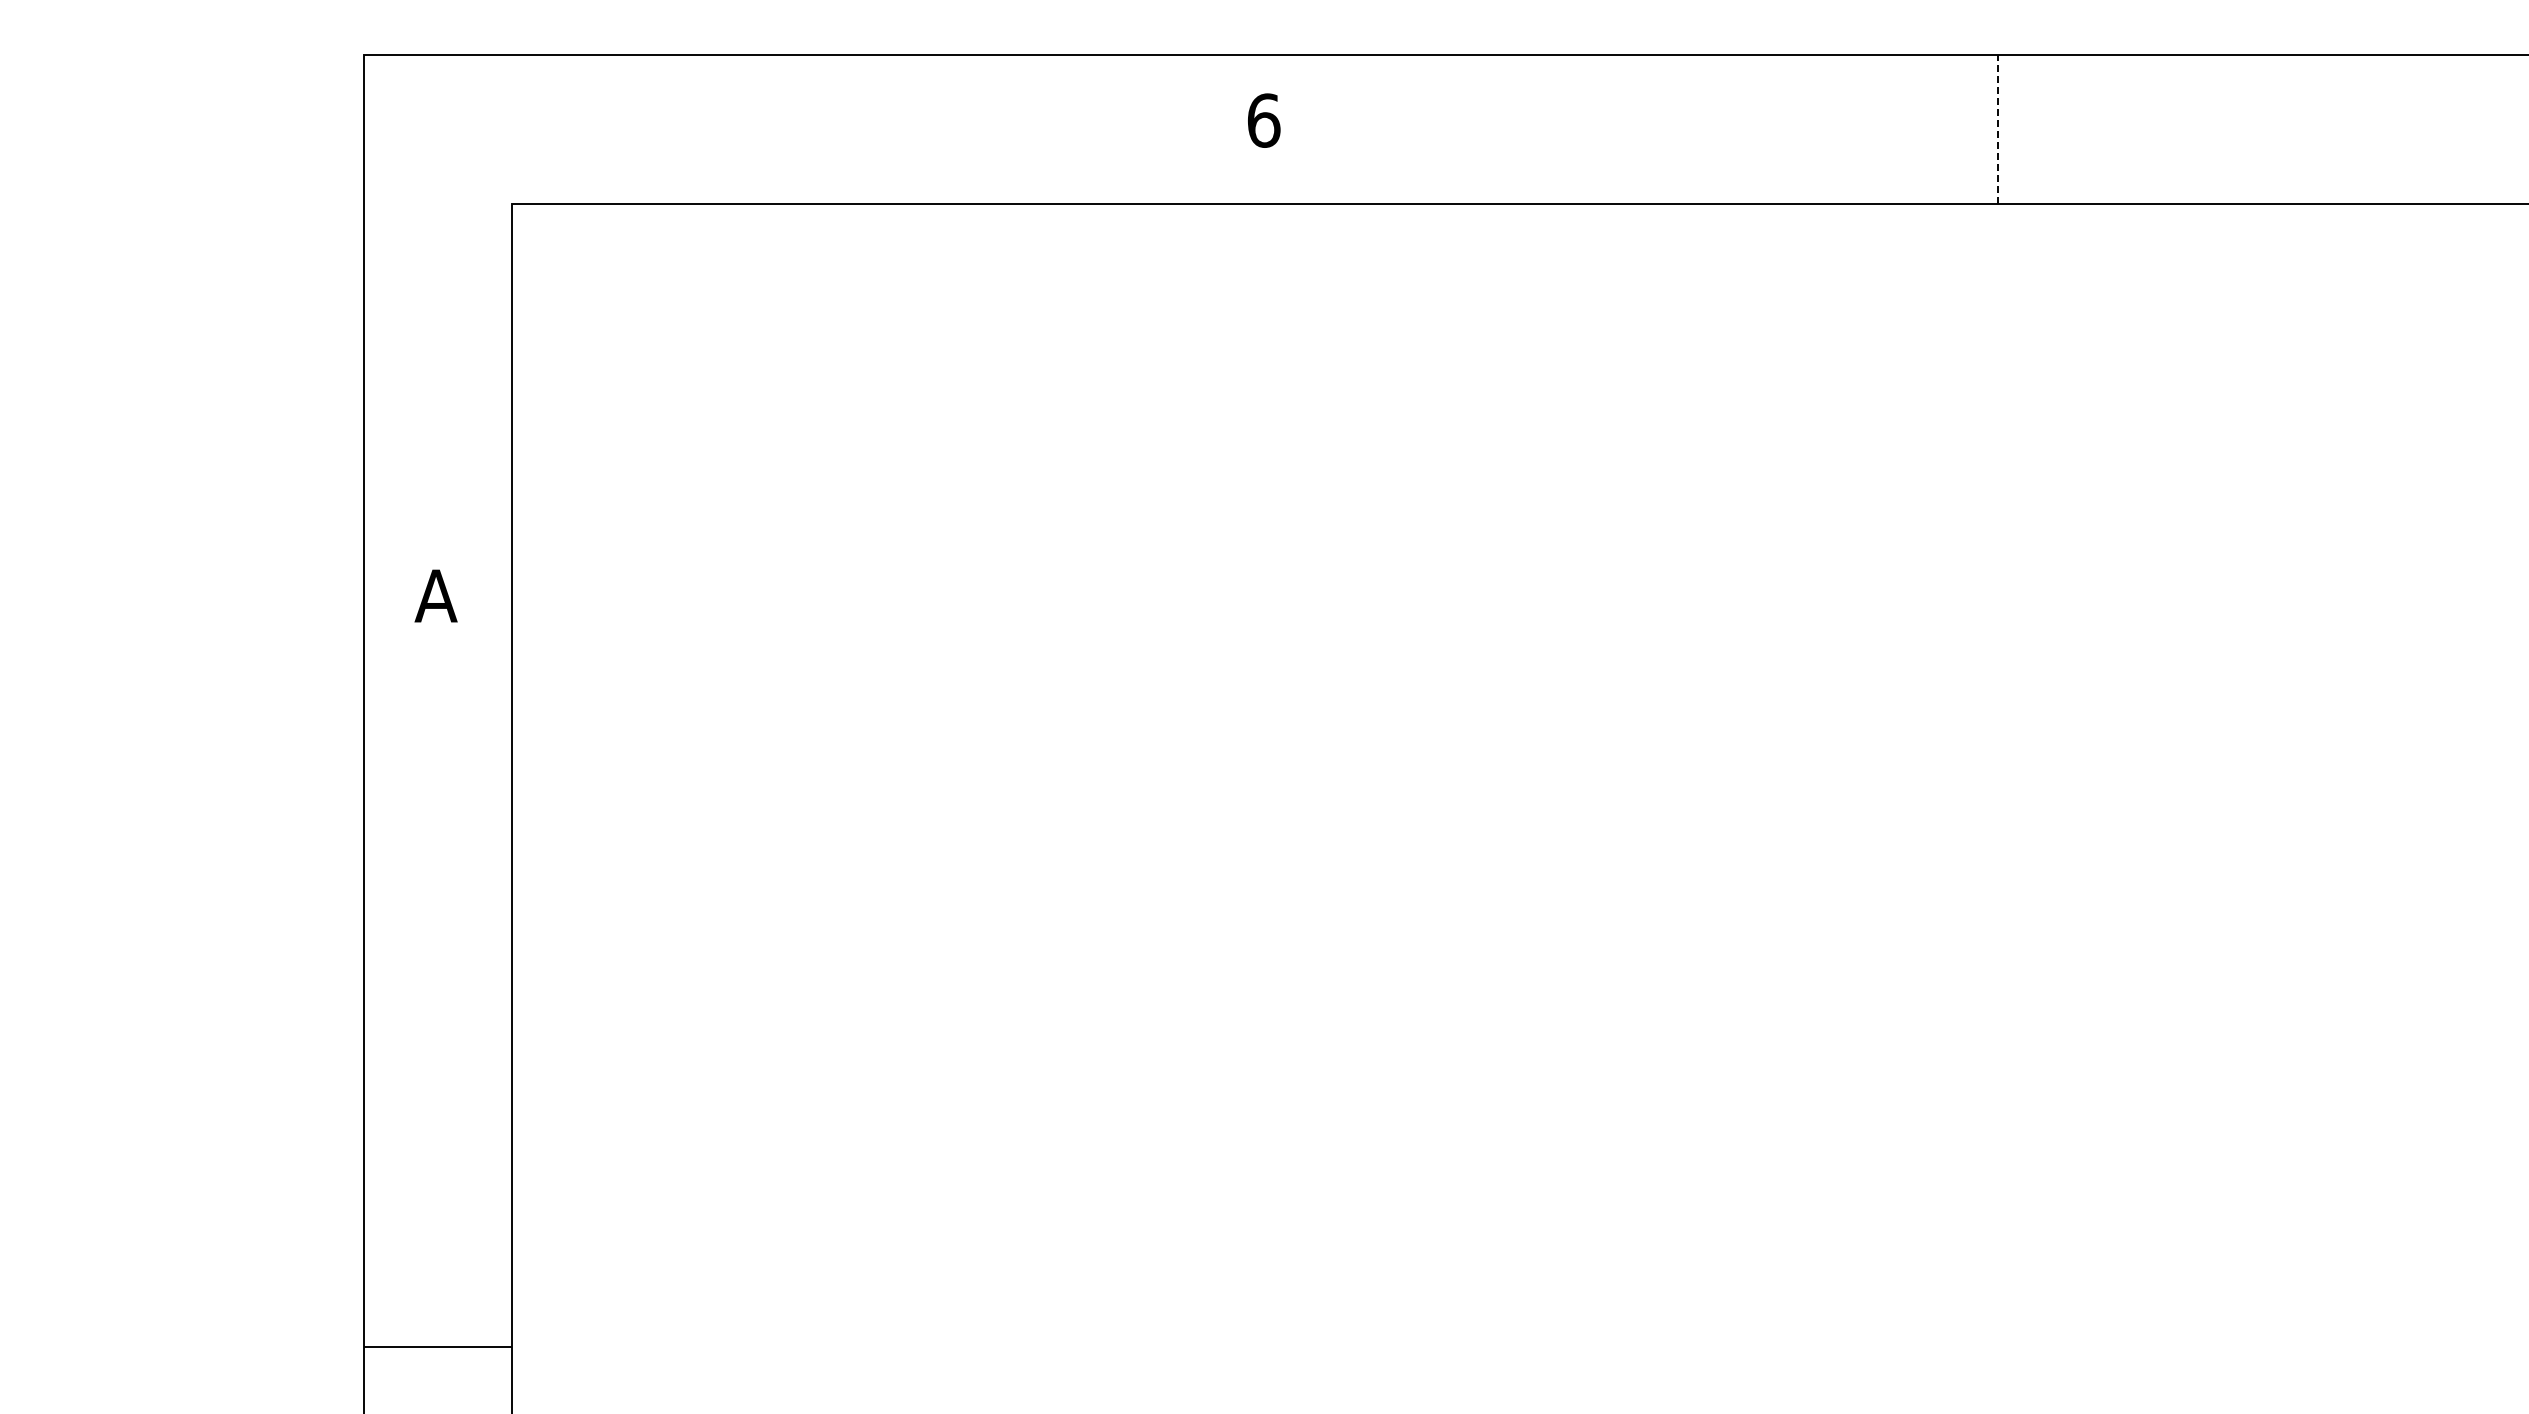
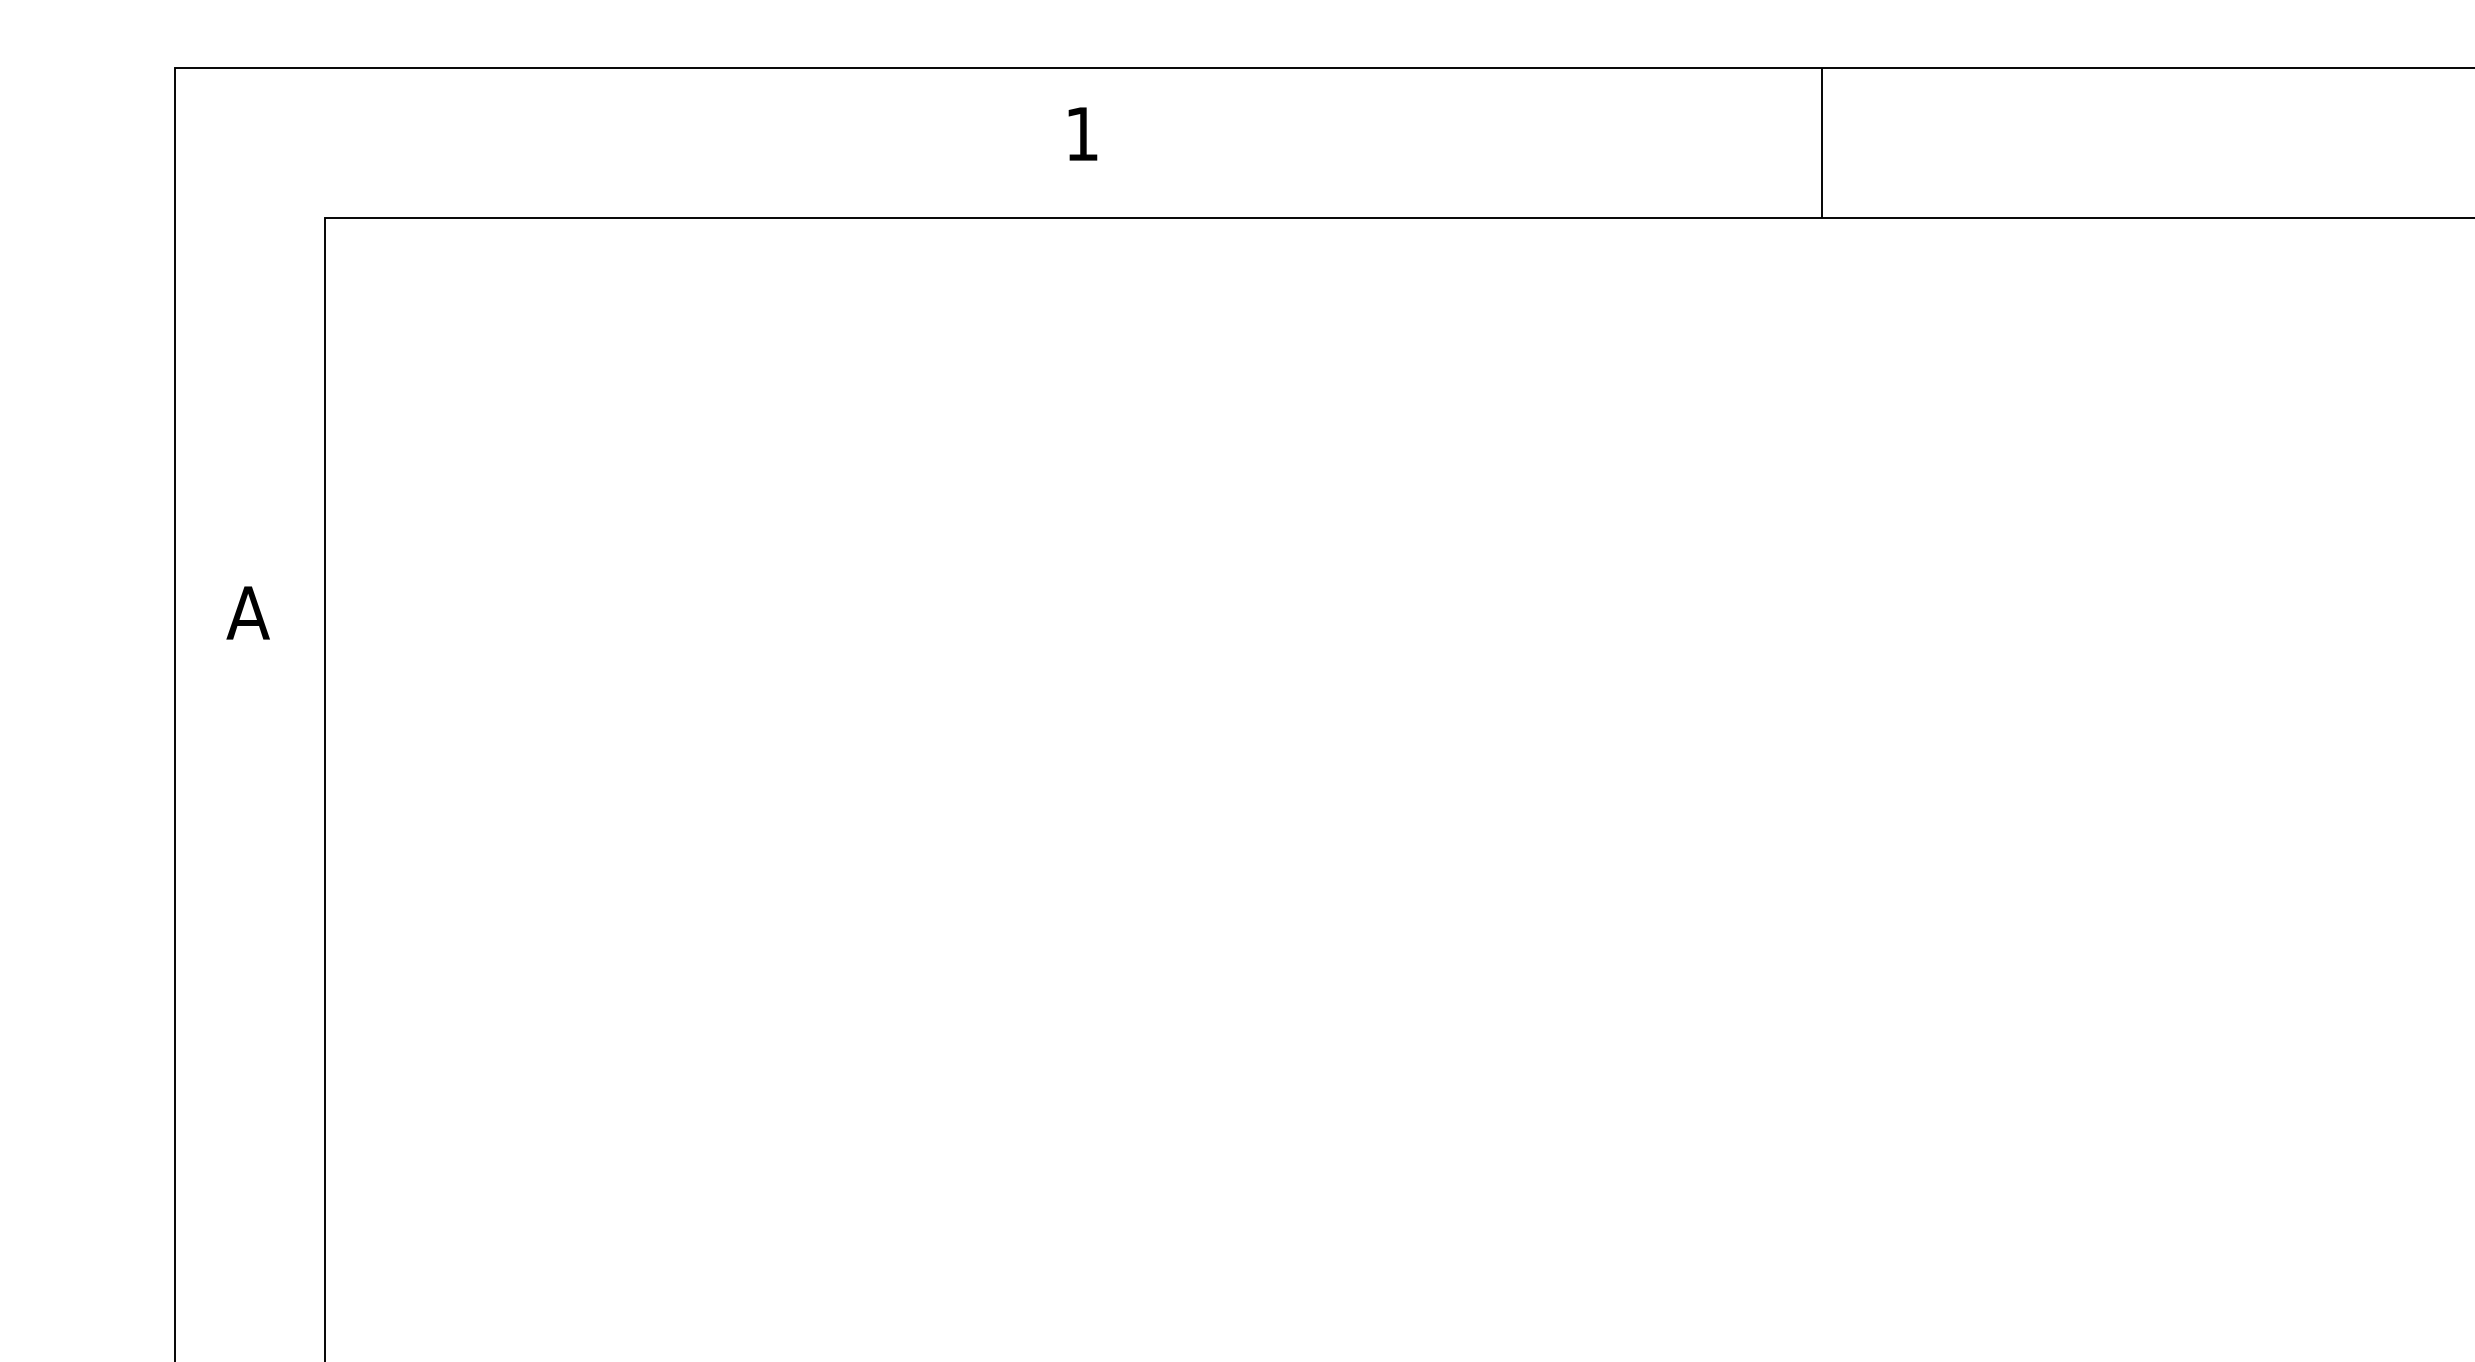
text: (1264, 120) -> (1082, 133), 6 -> 1
line: (1997, 128) -> (1821, 141), dashed -> solid

